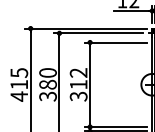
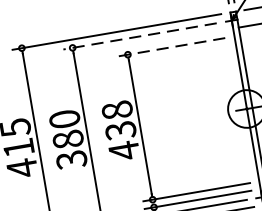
line: (98, 33) -> (139, 36), solid -> dashed
line: (115, 42) -> (171, 47), solid -> dashed
text: (78, 84) -> (120, 130), 312 -> 438

